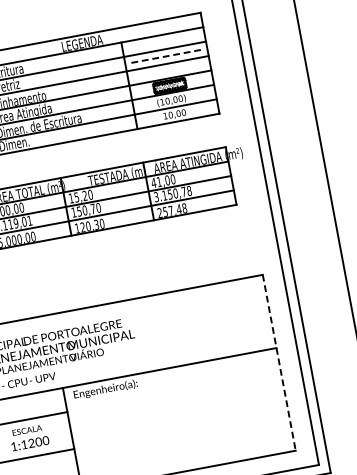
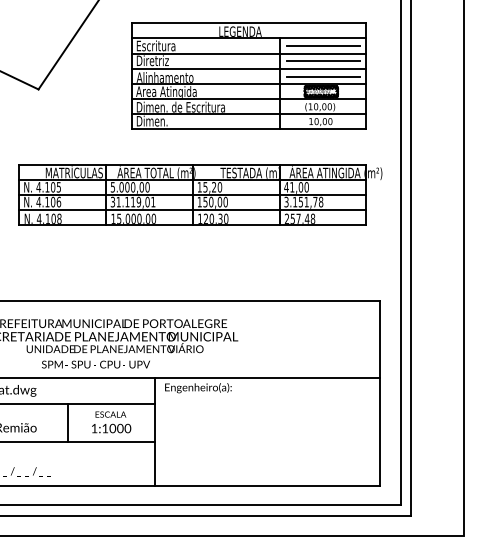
line: (163, 41) -> (323, 45), added
line: (166, 56) -> (323, 61), dashed -> solid
line: (169, 71) -> (323, 76), added
text: (175, 192) -> (306, 201), 3.150,78 -> 3.151,78
text: (92, 208) -> (219, 201), 150,70 -> 150,00
line: (279, 363) -> (379, 394), dashed -> solid
text: (31, 444) -> (112, 429), 1:1200 -> 1:1000

